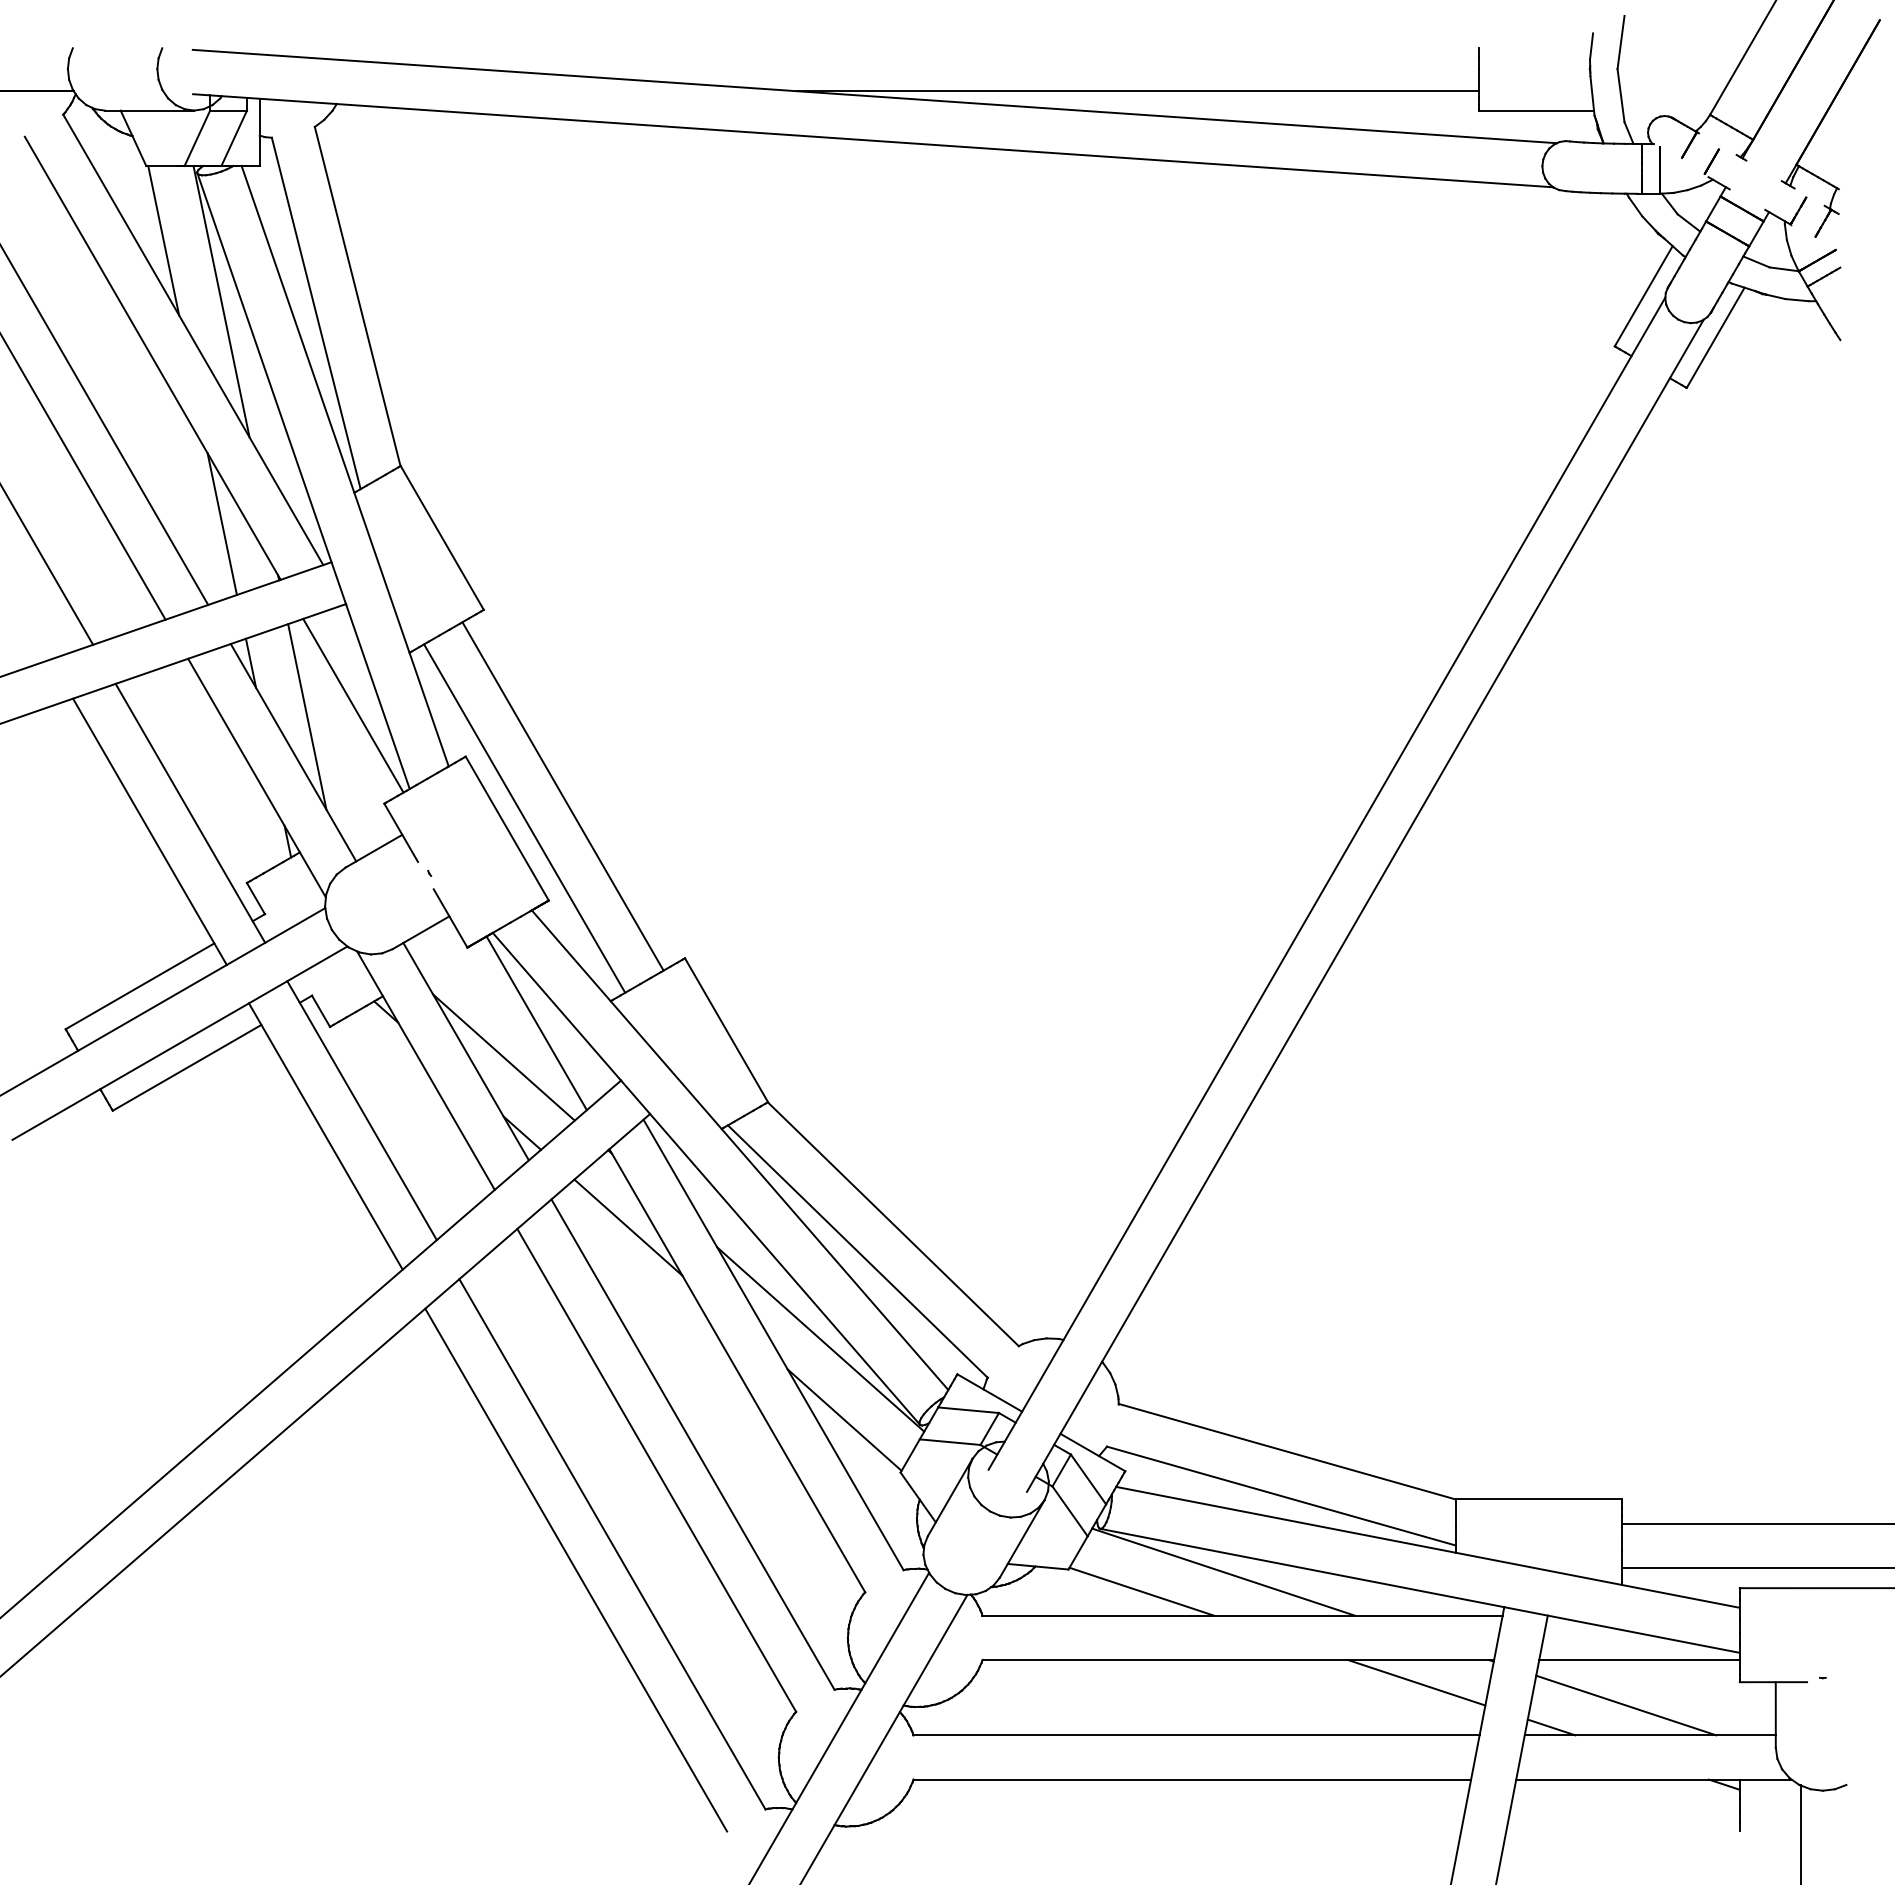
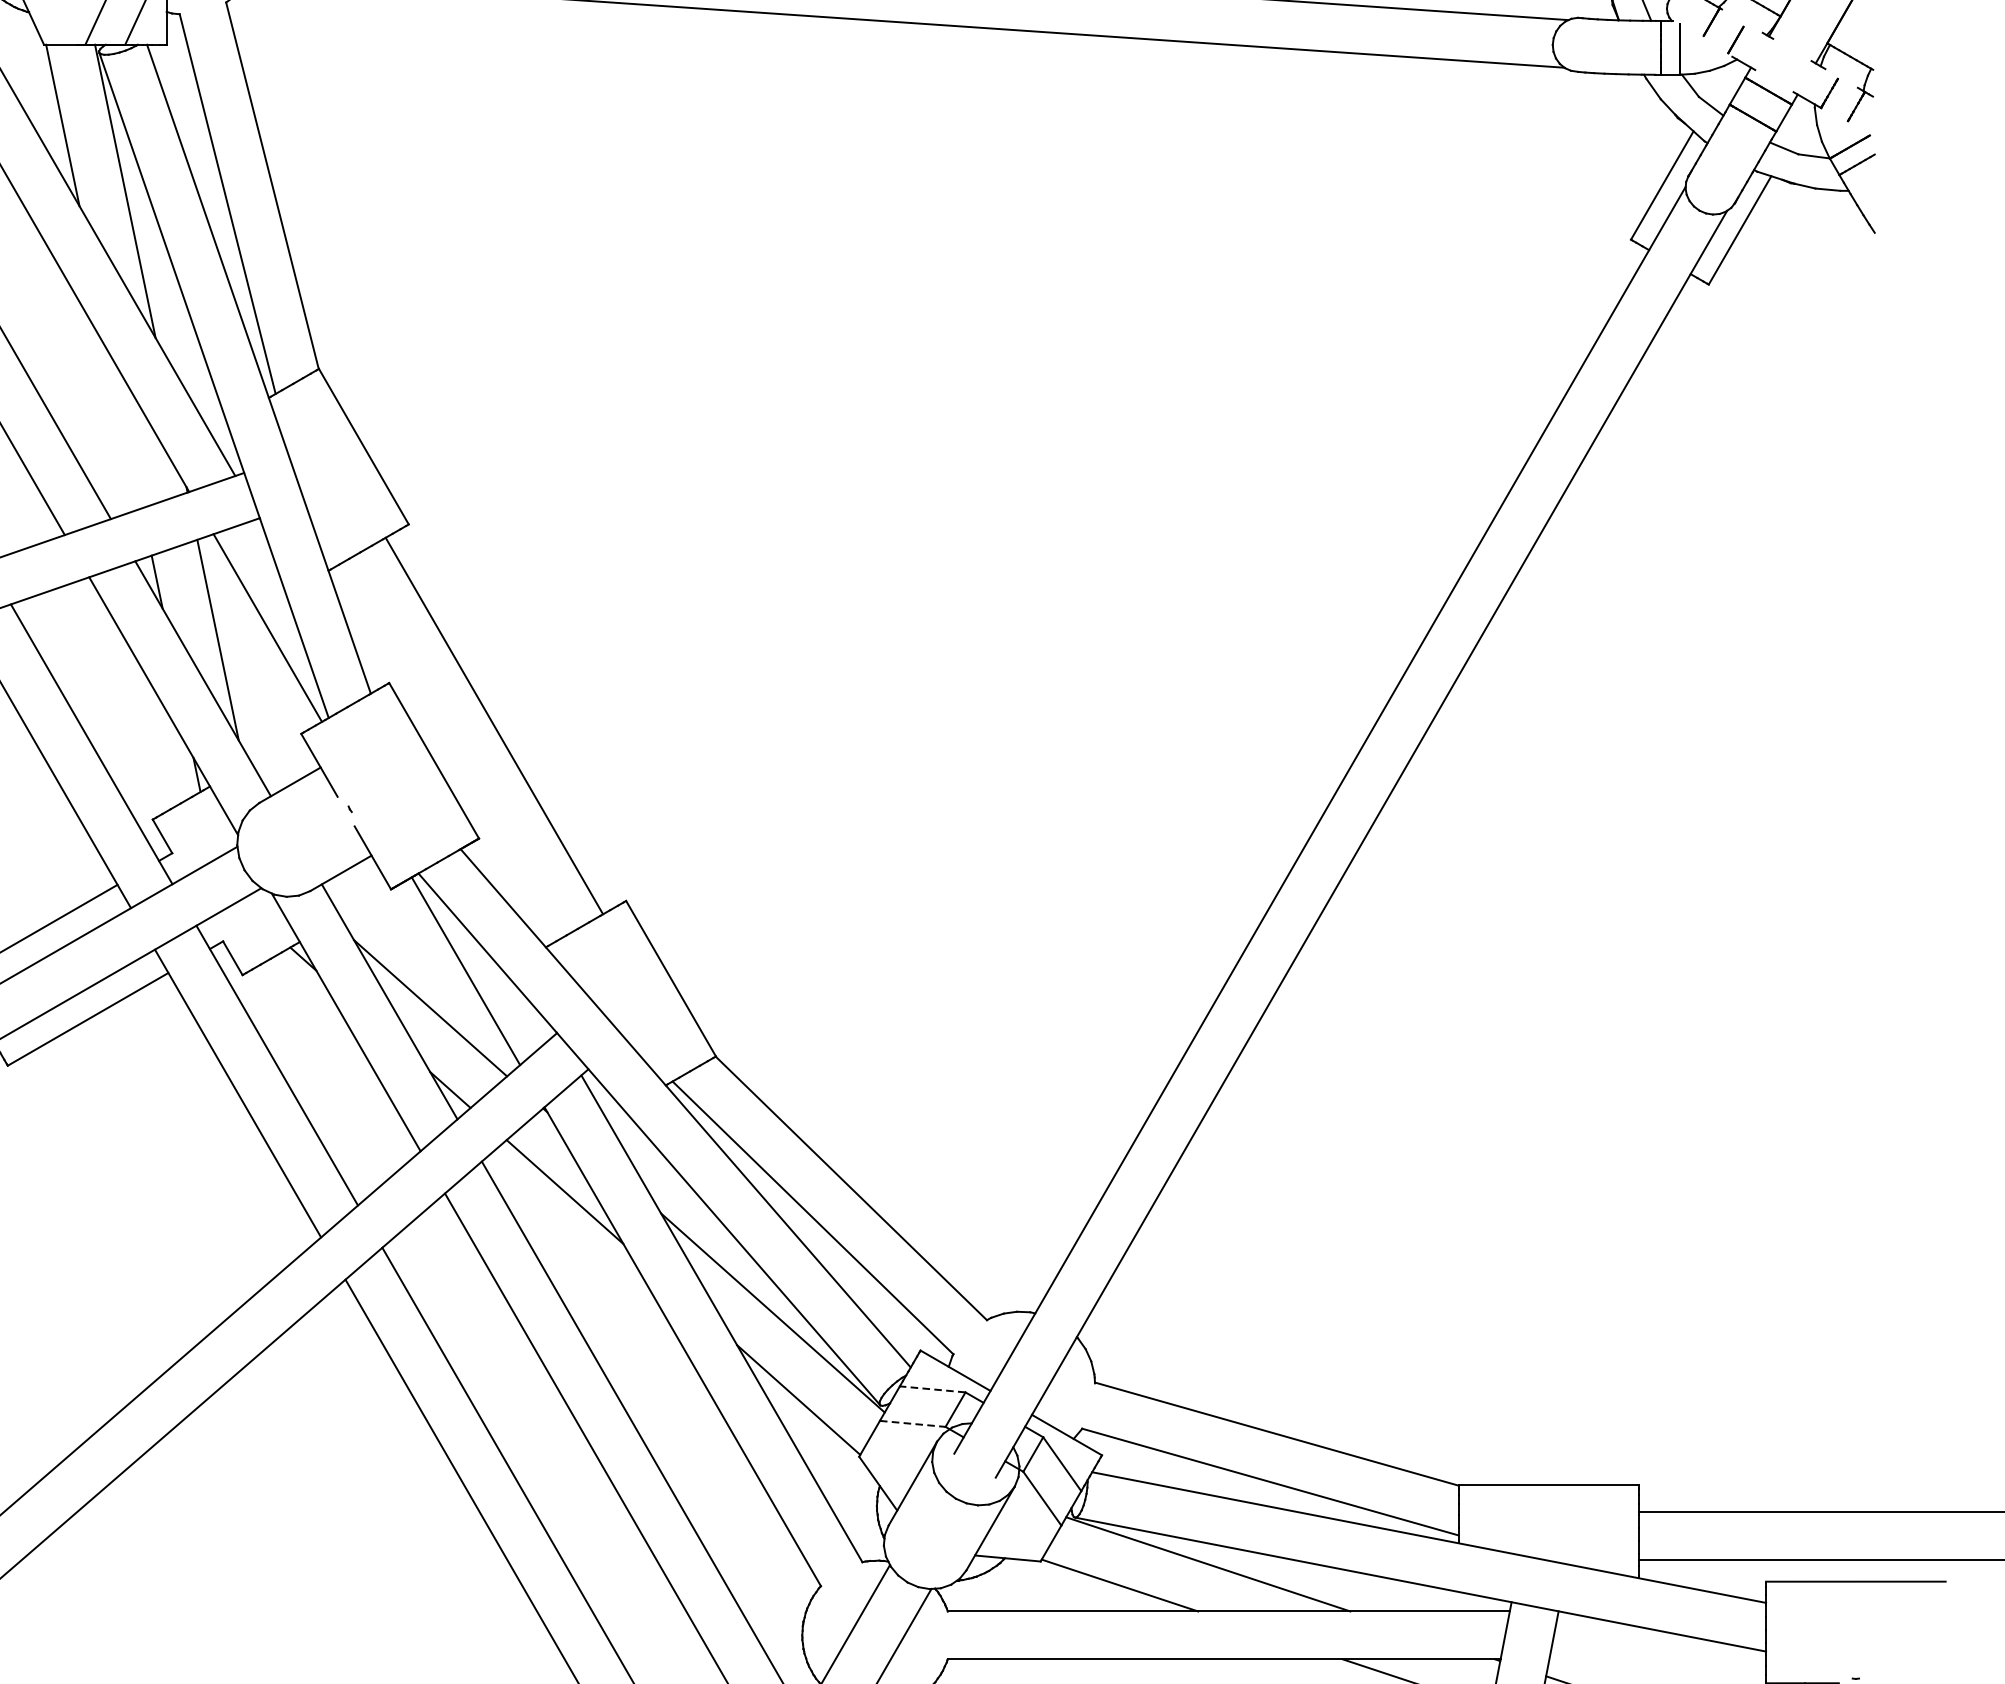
line: (221, 524) -> (125, 432), removed
line: (524, 818) -> (452, 749), removed
line: (968, 1410) -> (932, 1389), solid -> dashed
line: (950, 1442) -> (913, 1424), solid -> dashed
line: (1639, 1660) -> (1657, 1659), removed

